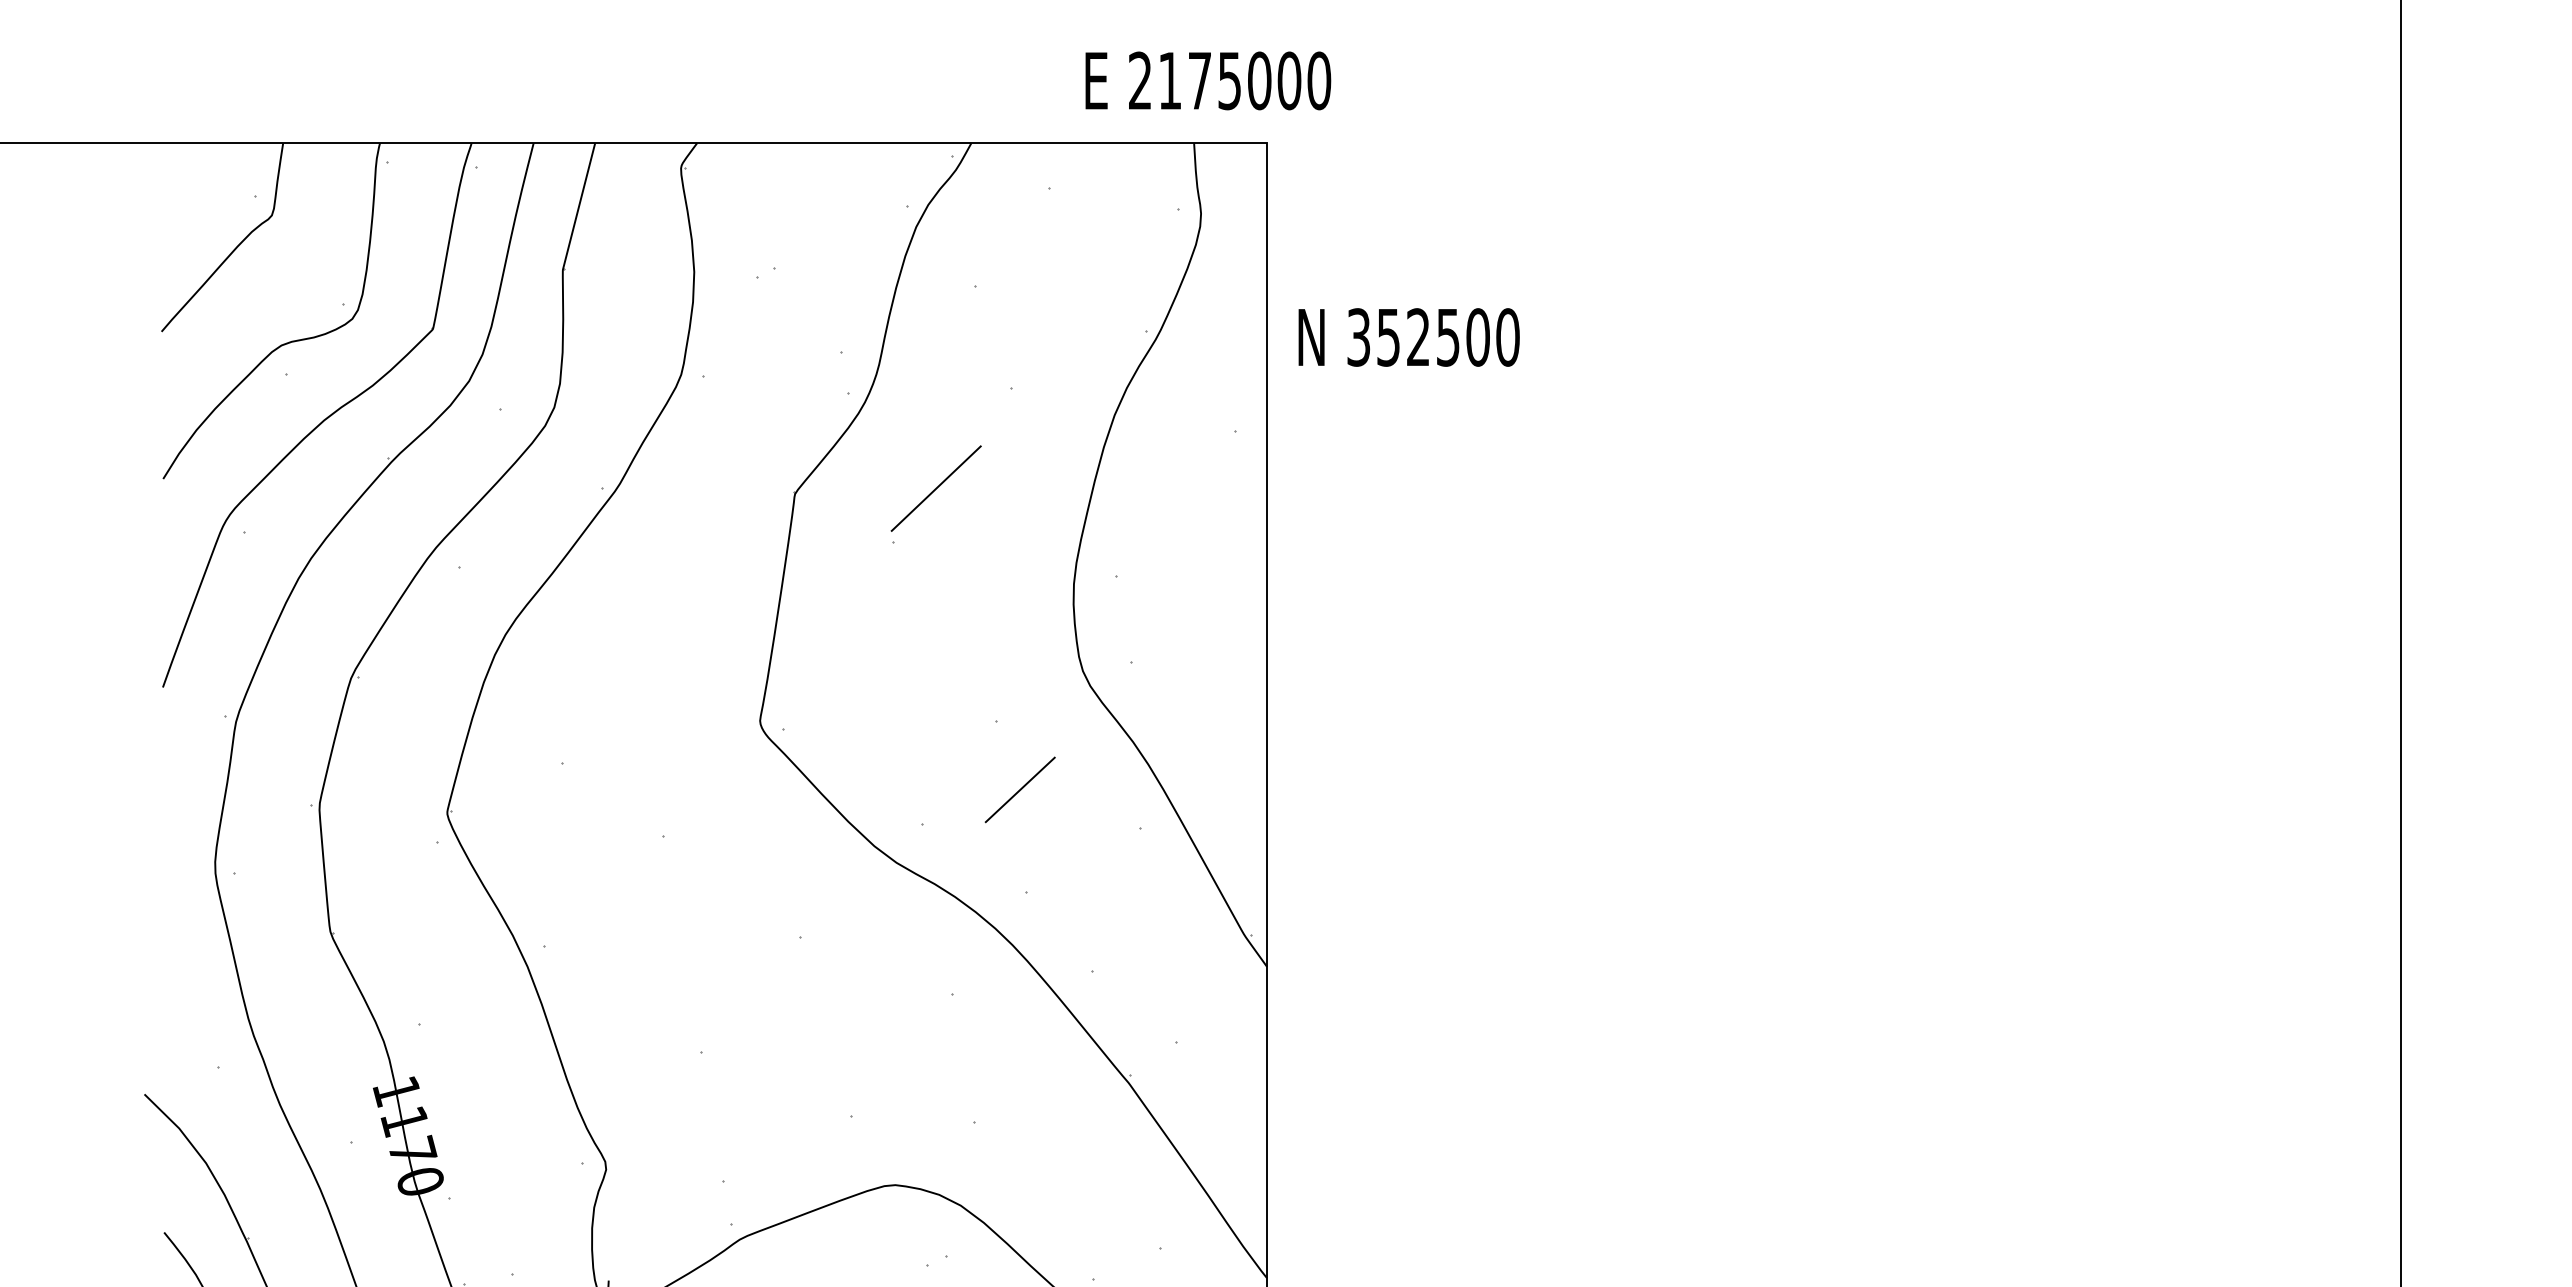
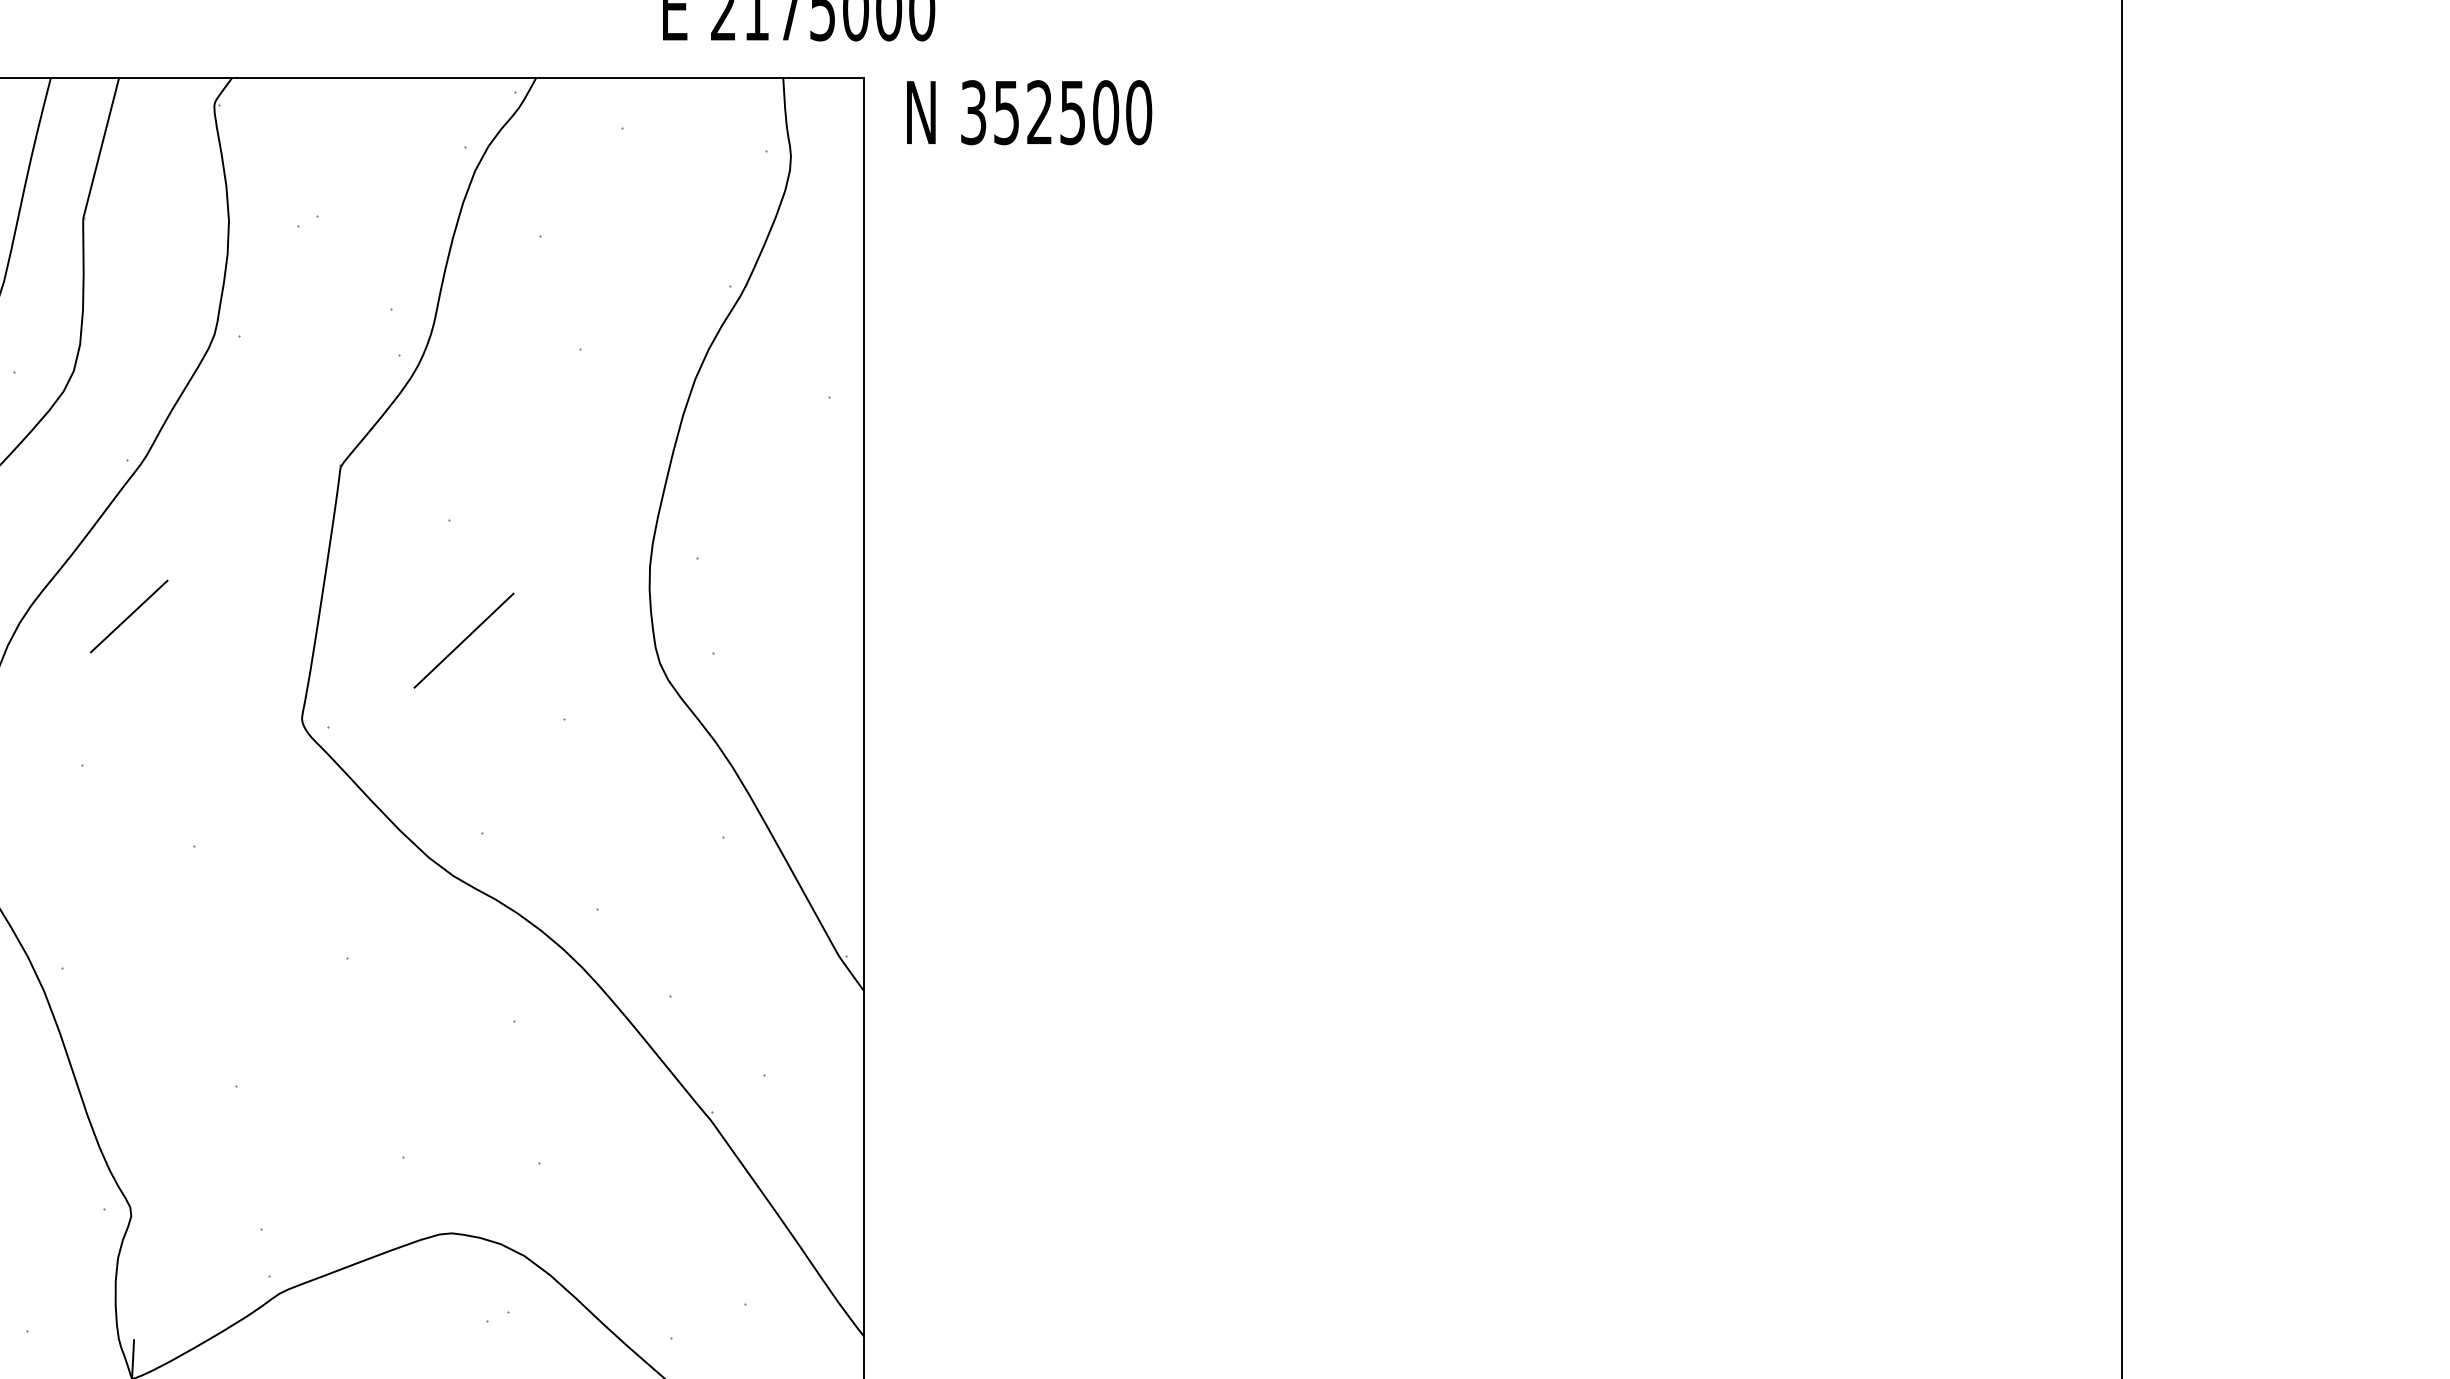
text: (1408, 337) -> (1028, 112), moved
line: (935, 488) -> (463, 640), moved
line: (1019, 789) -> (128, 616), moved

